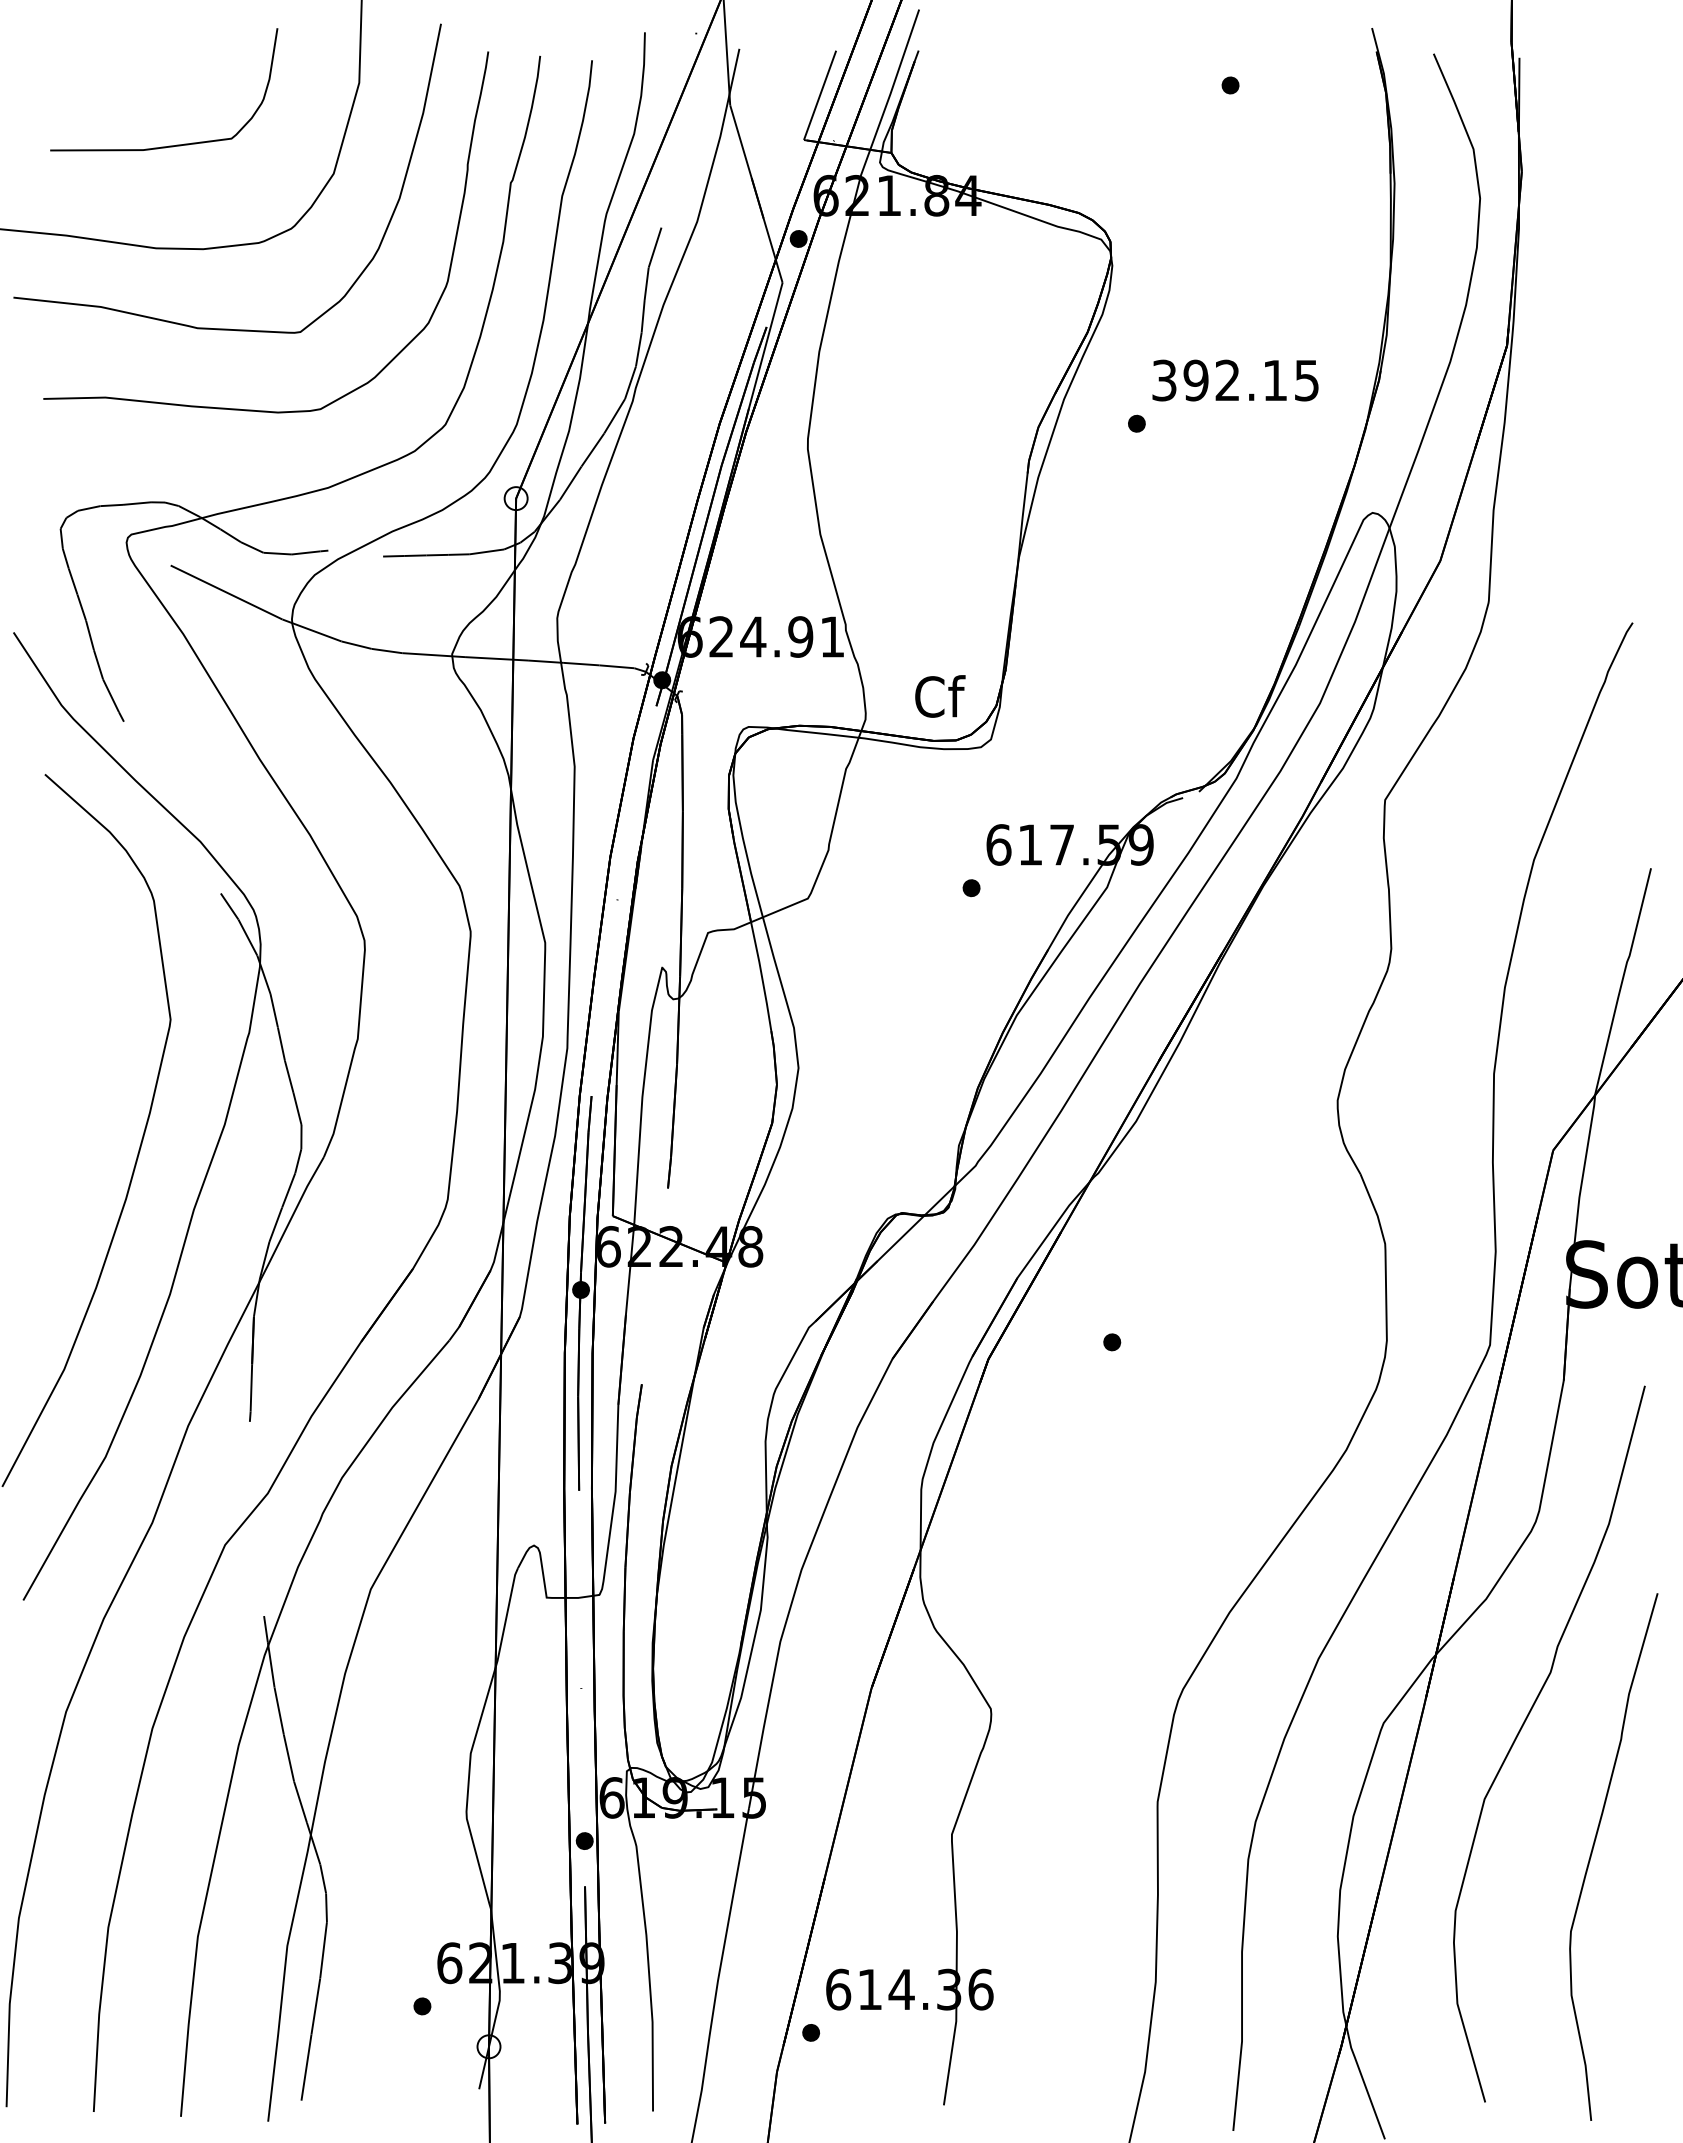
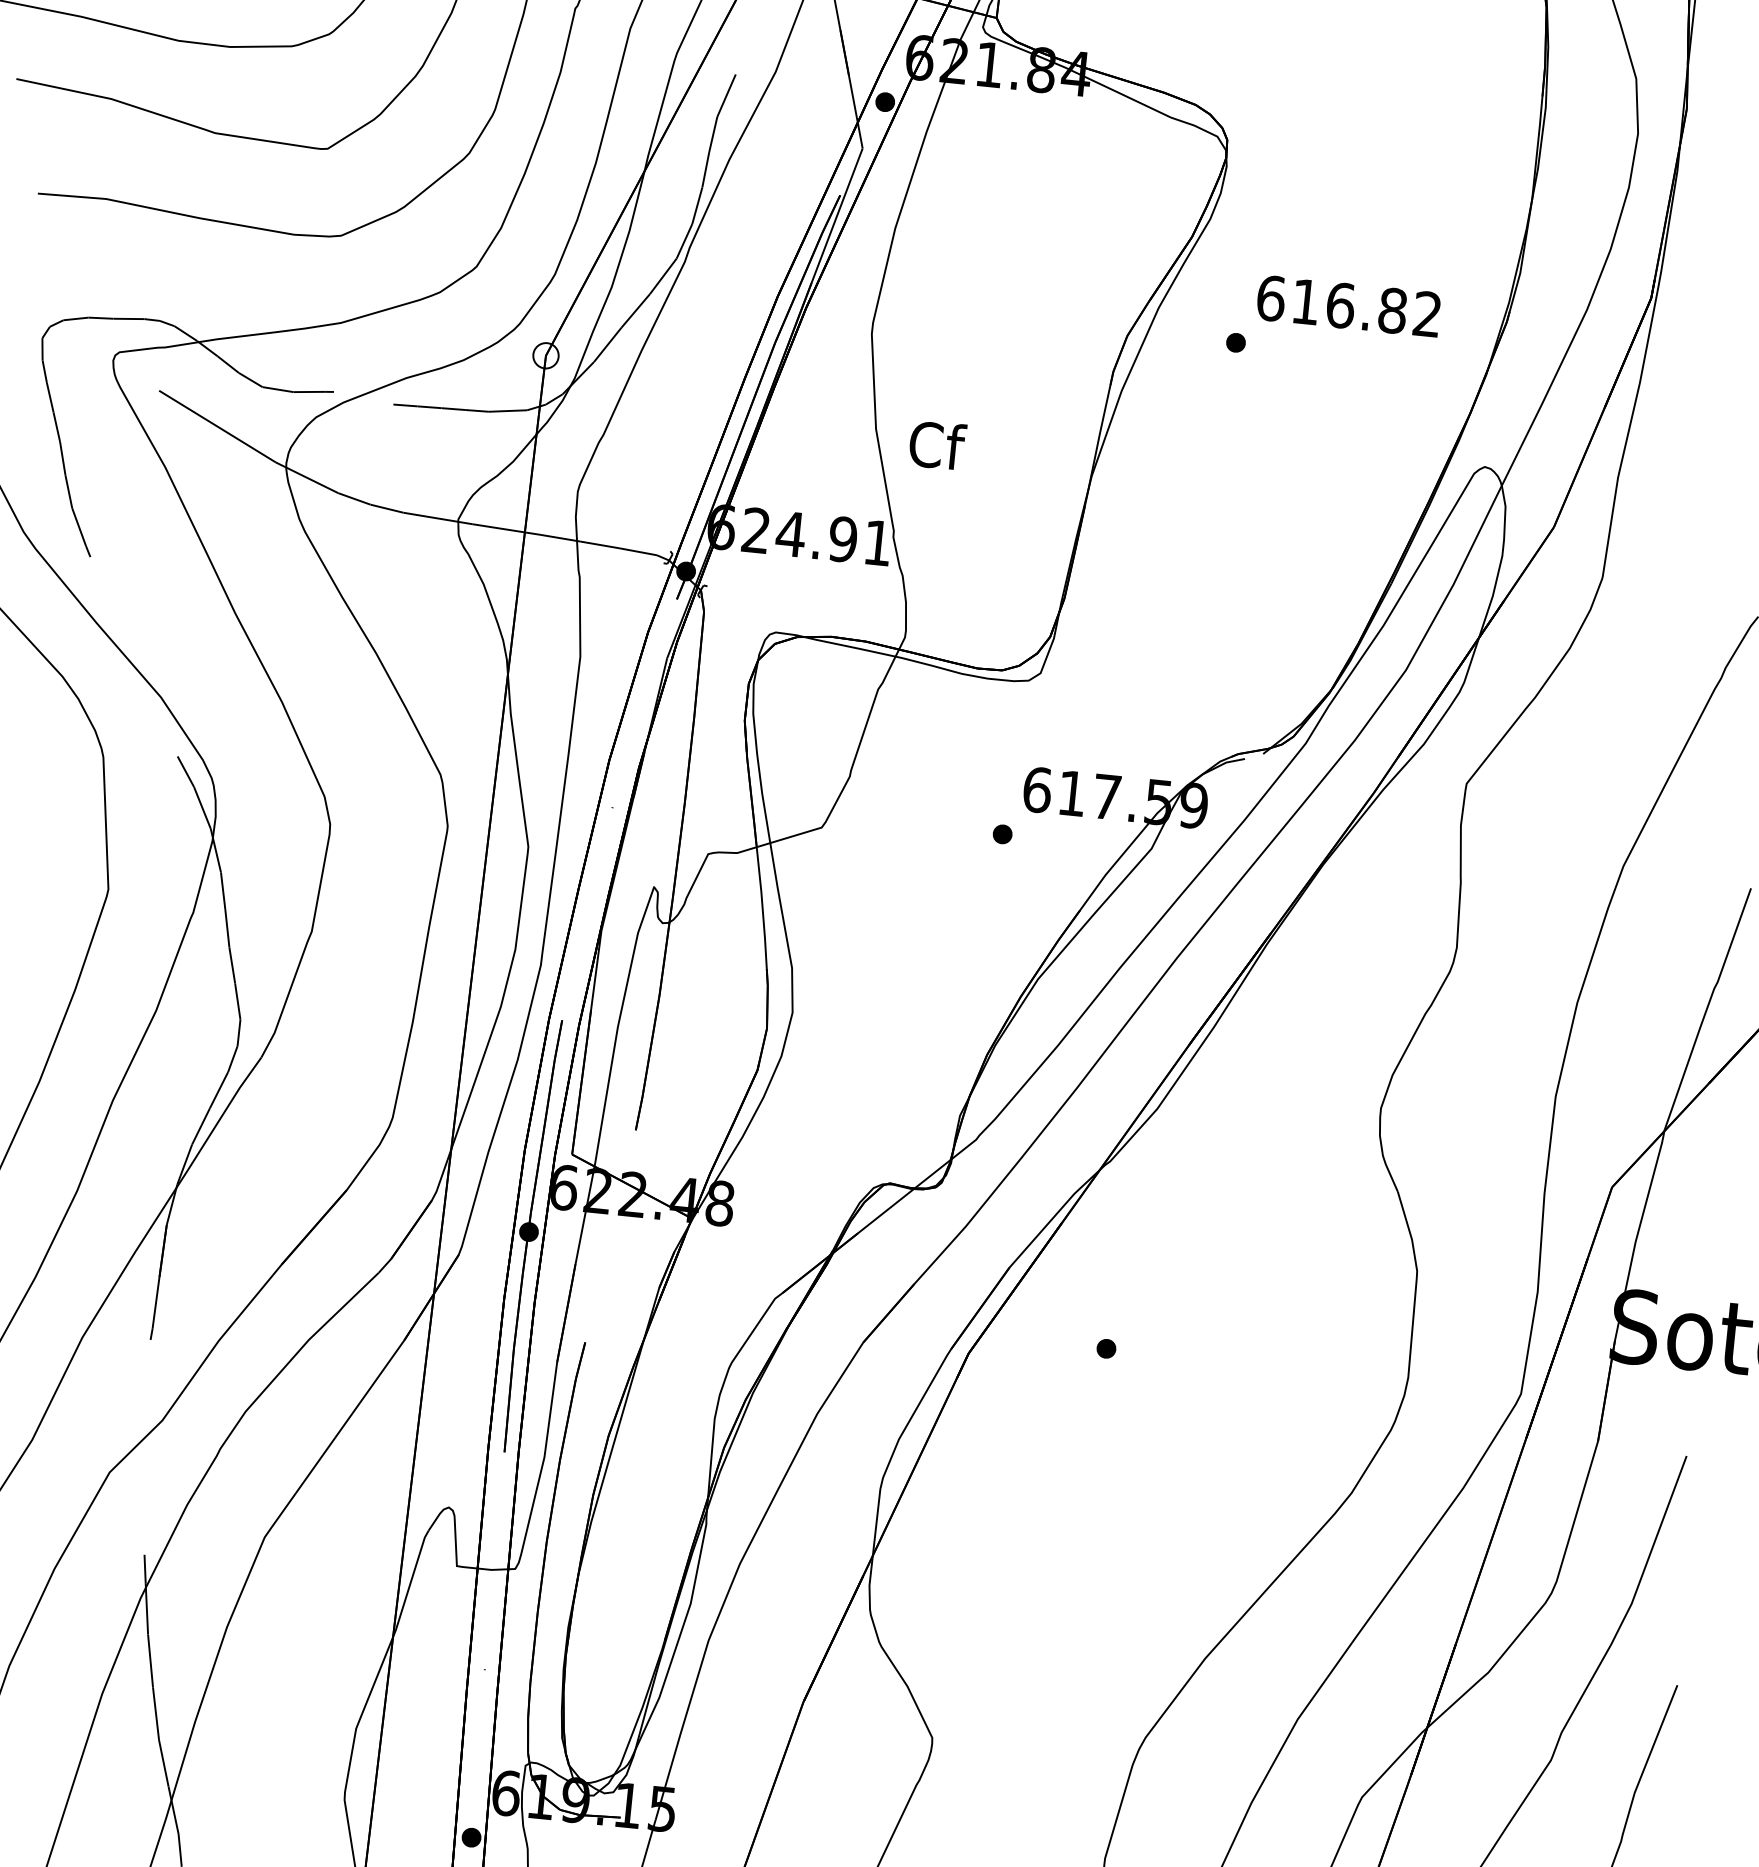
text: (1235, 380) -> (1349, 306), 392.15 -> 616.82
text: (940, 696) -> (937, 445), moved

